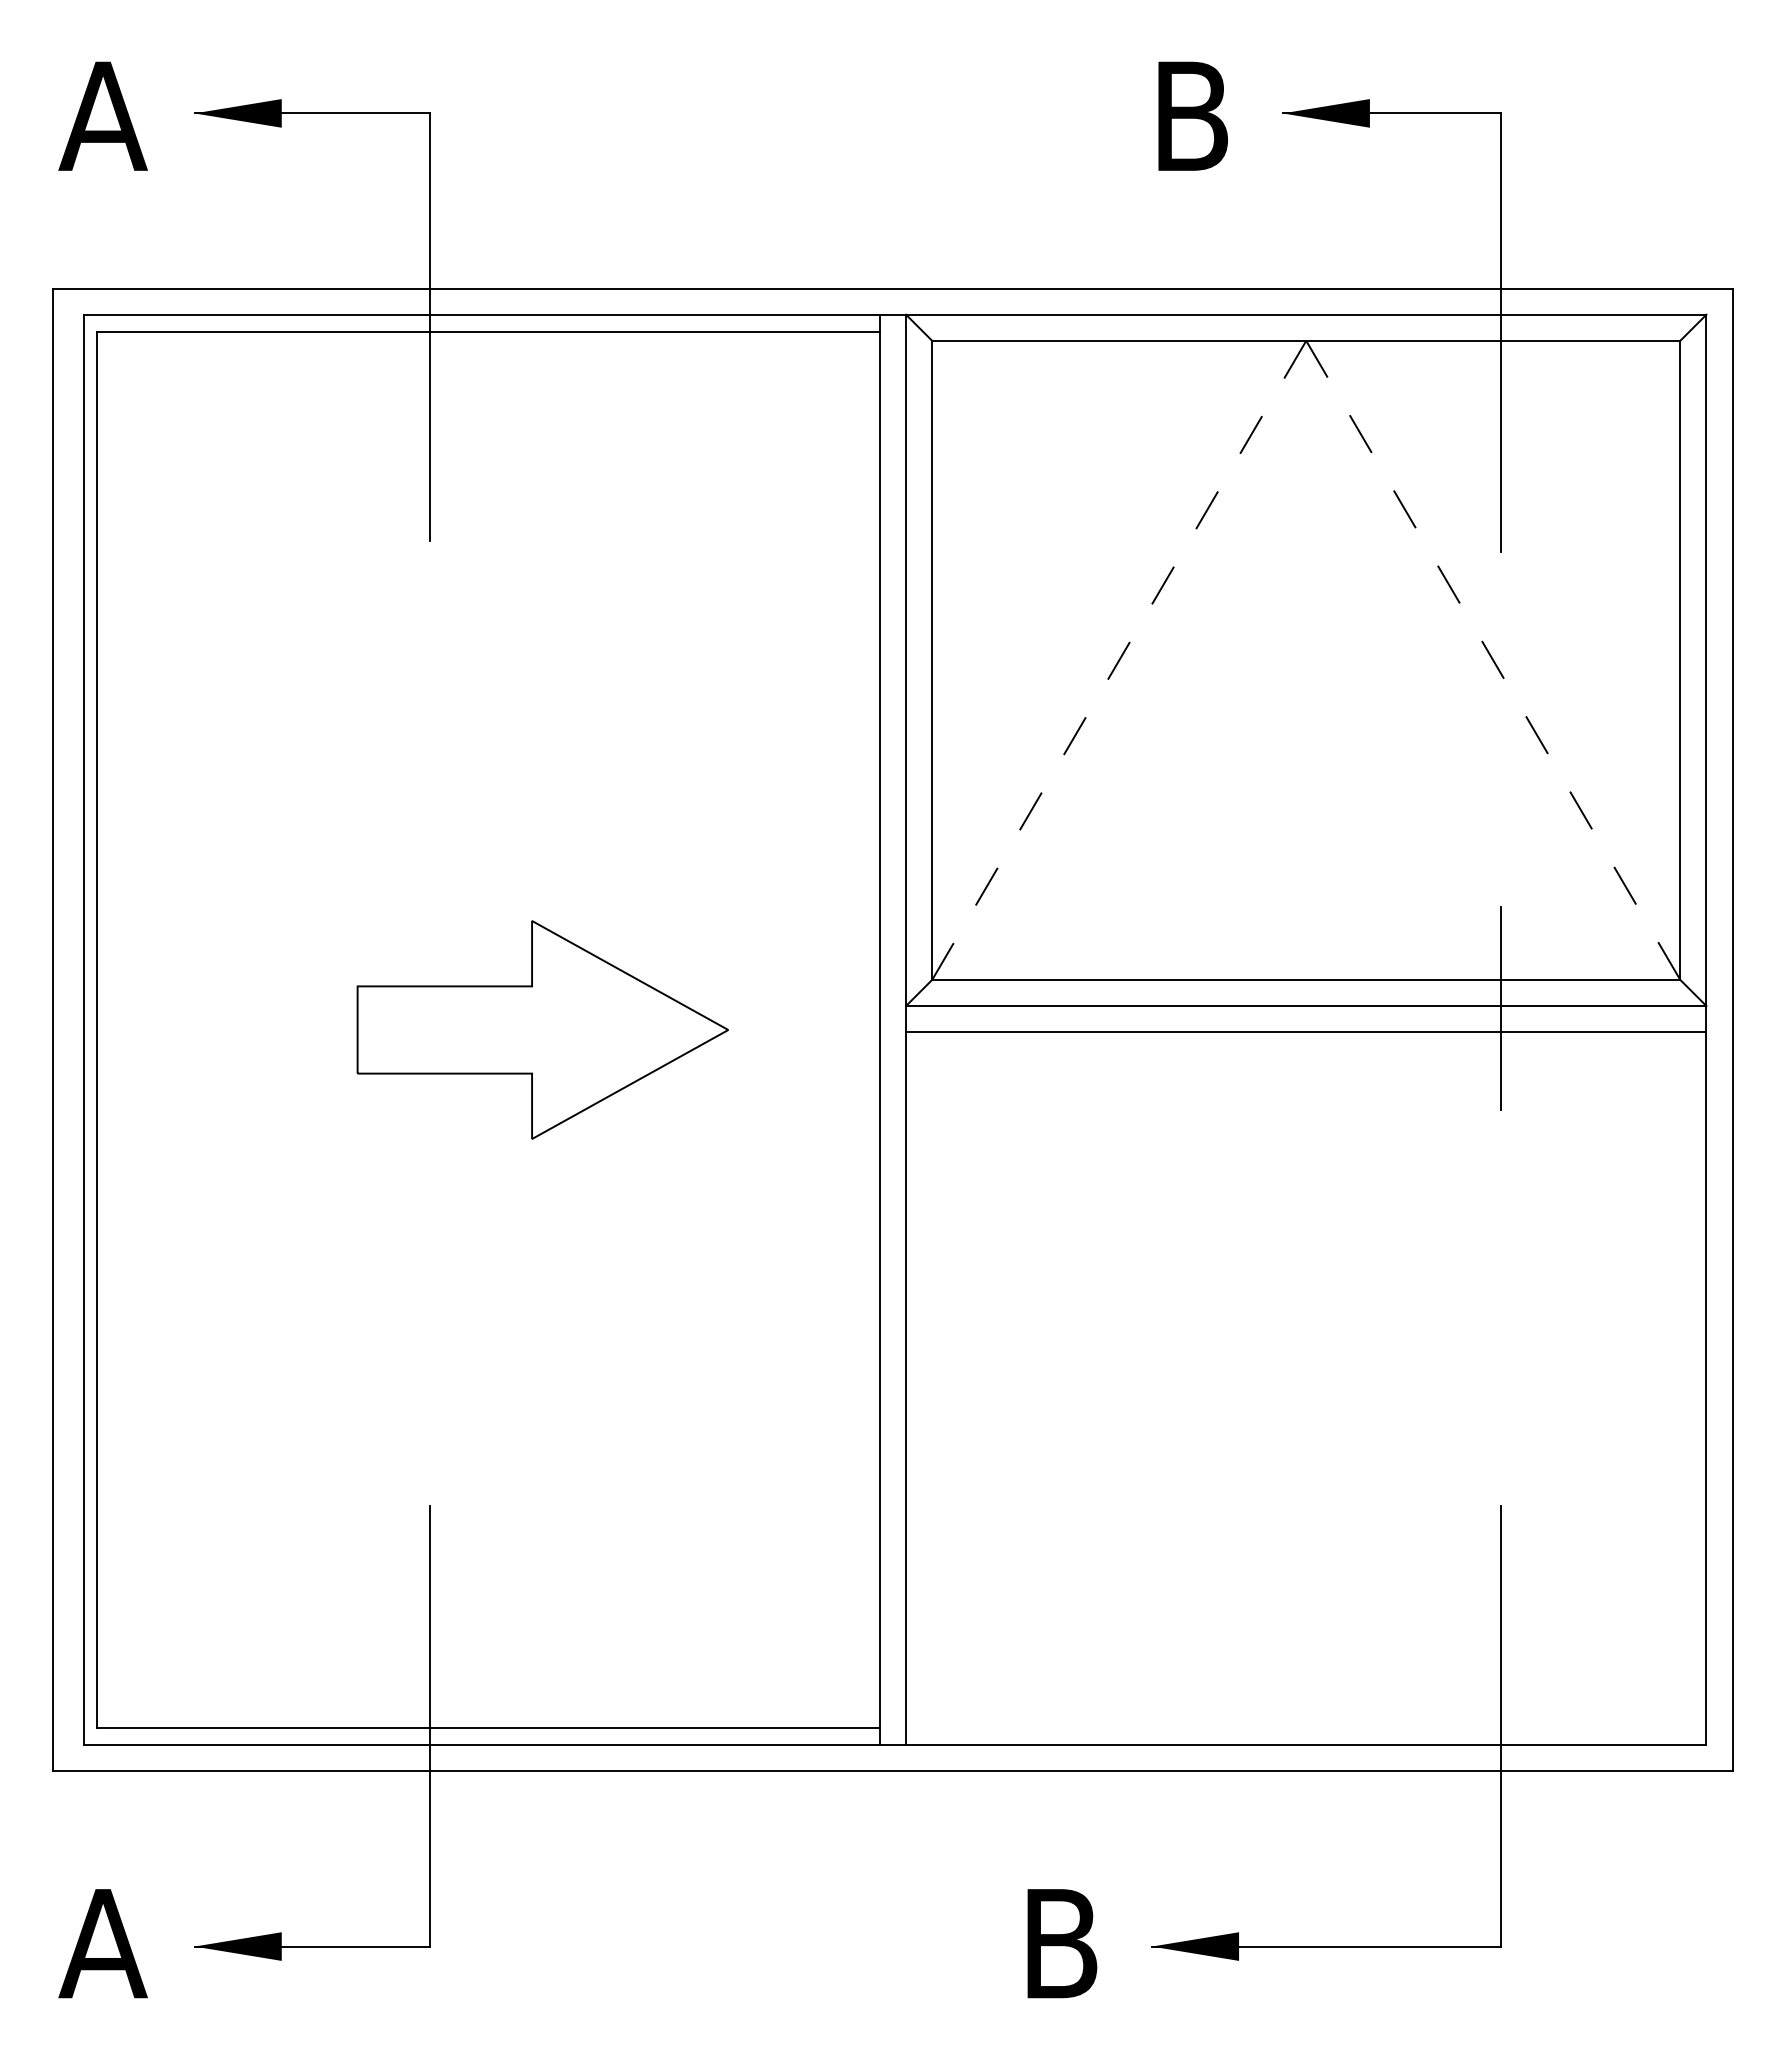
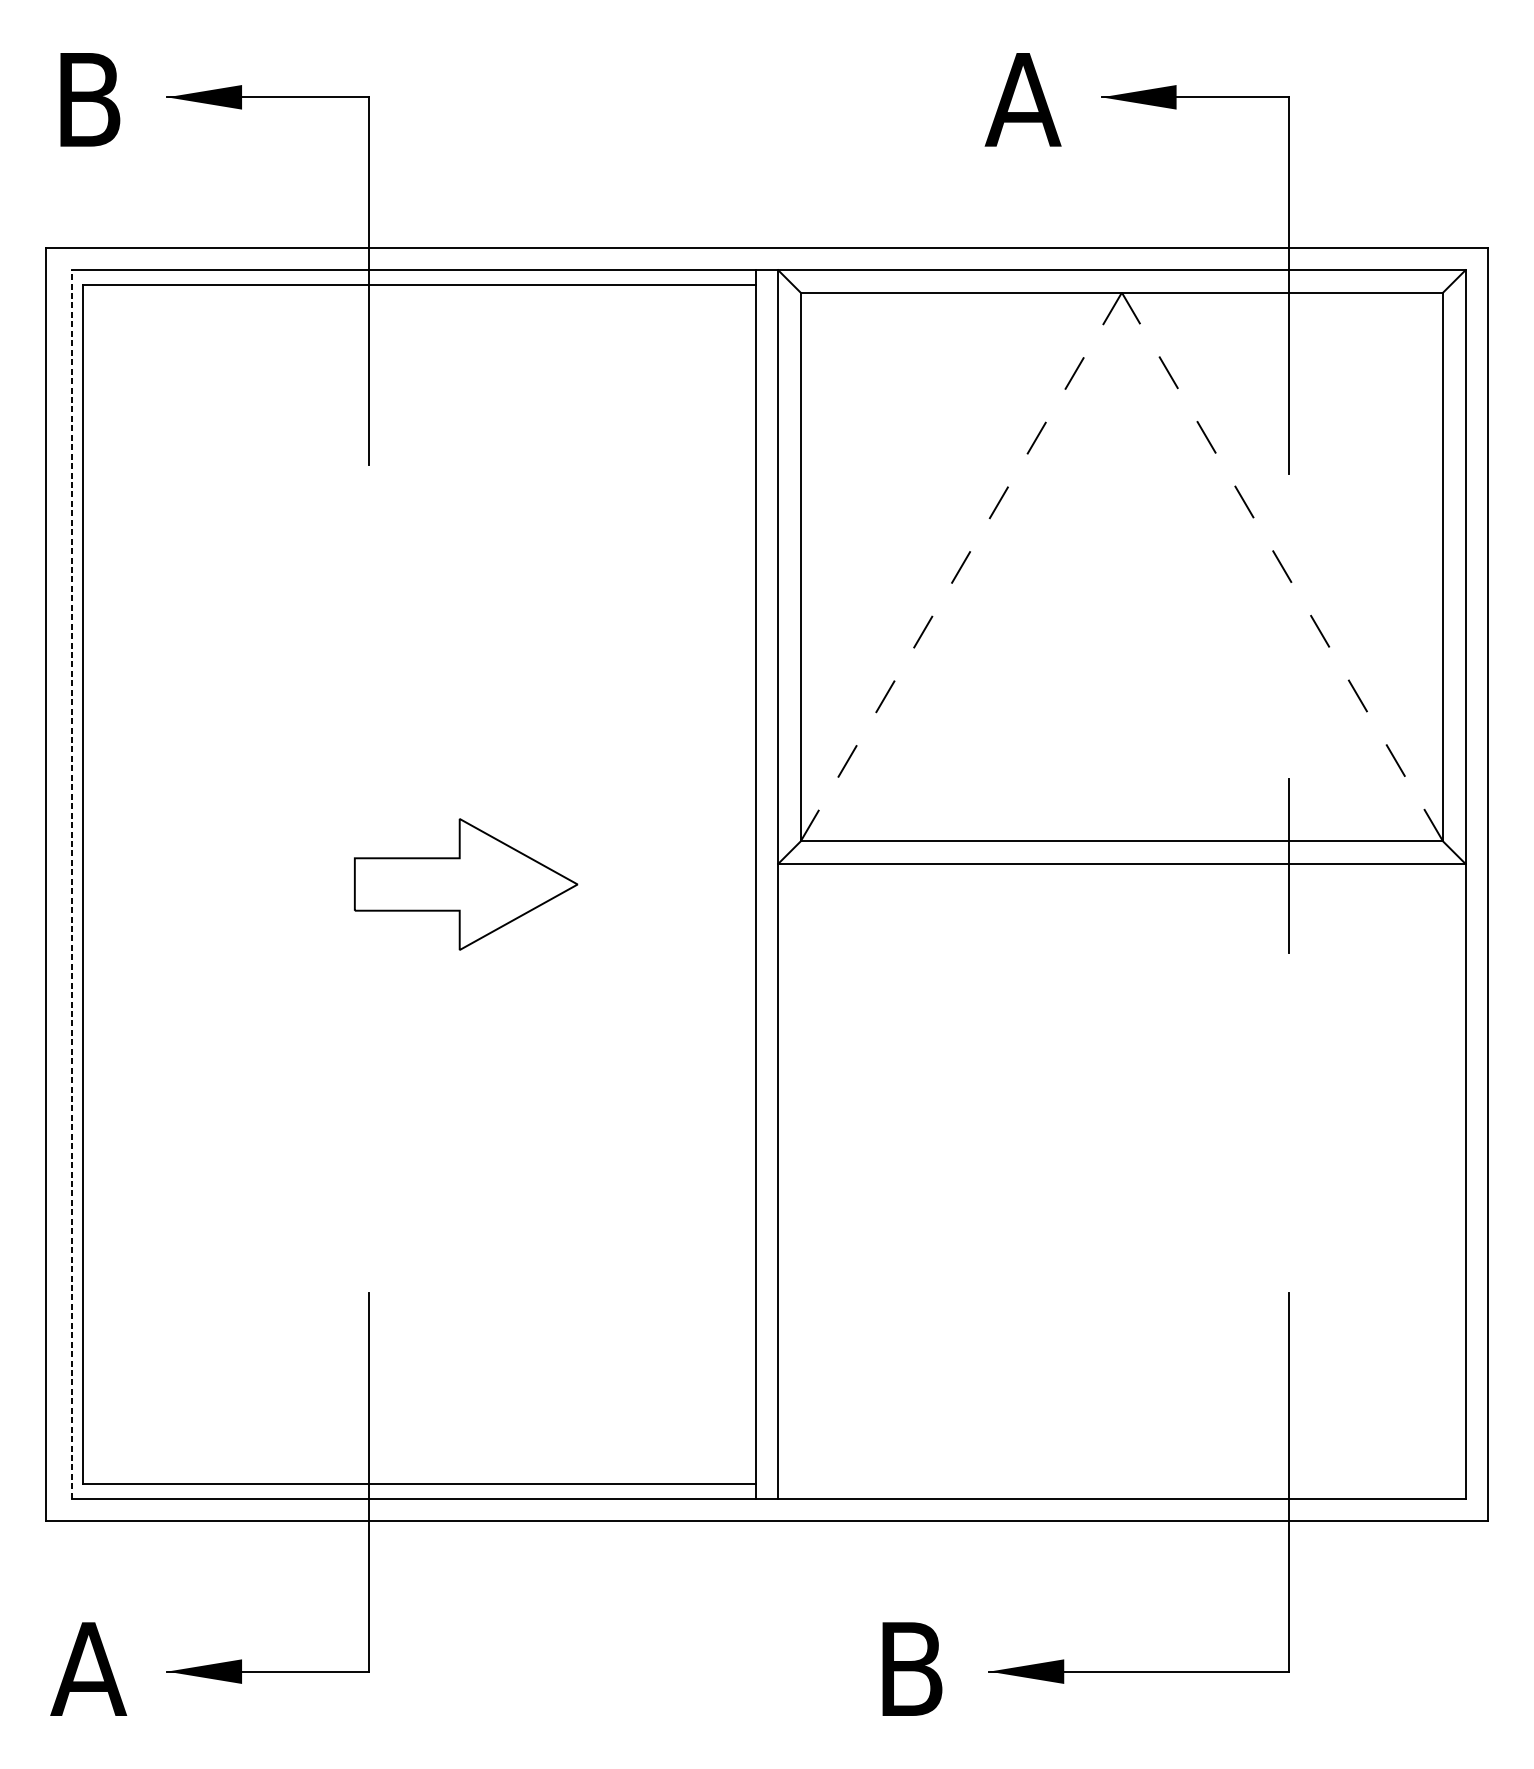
text: (102, 115) -> (88, 99), A -> B
text: (1191, 115) -> (1023, 99), B -> A
line: (83, 1029) -> (71, 884), solid -> dashed
part: (542, 1029) -> (465, 884), size x0.7
line: (1306, 1032) -> (1122, 886), removed

